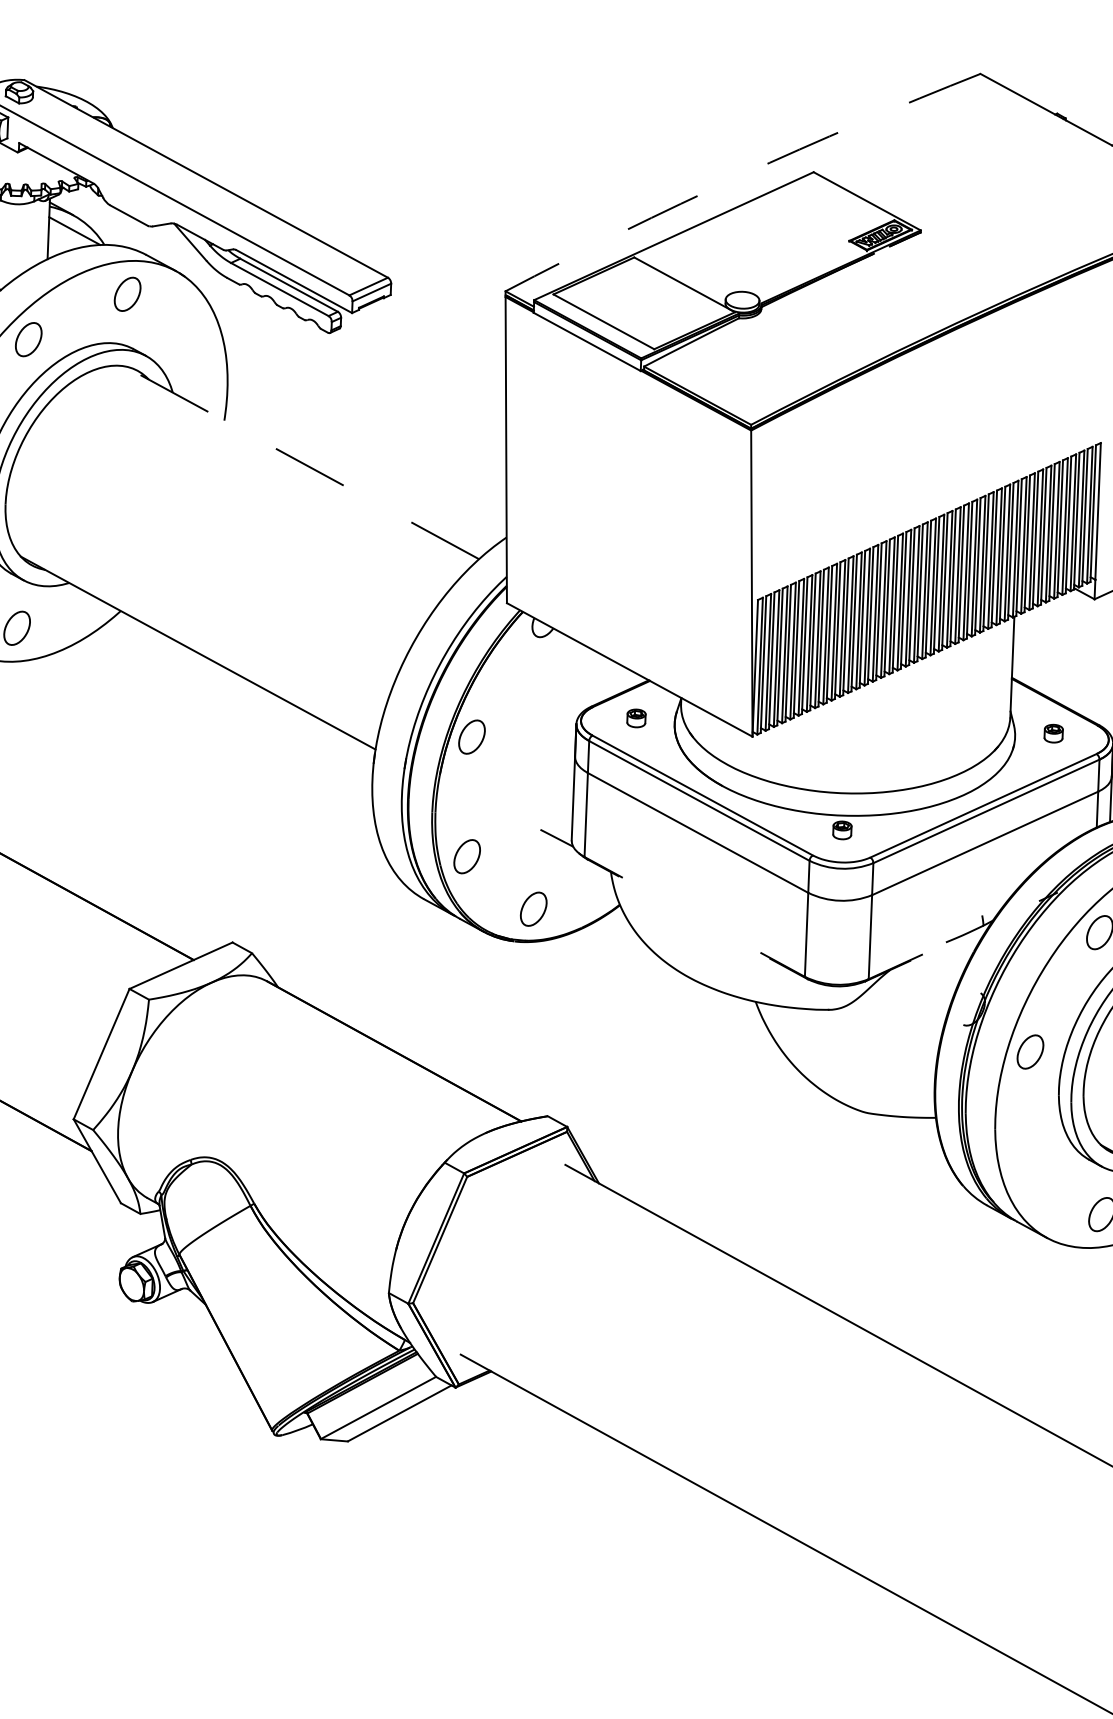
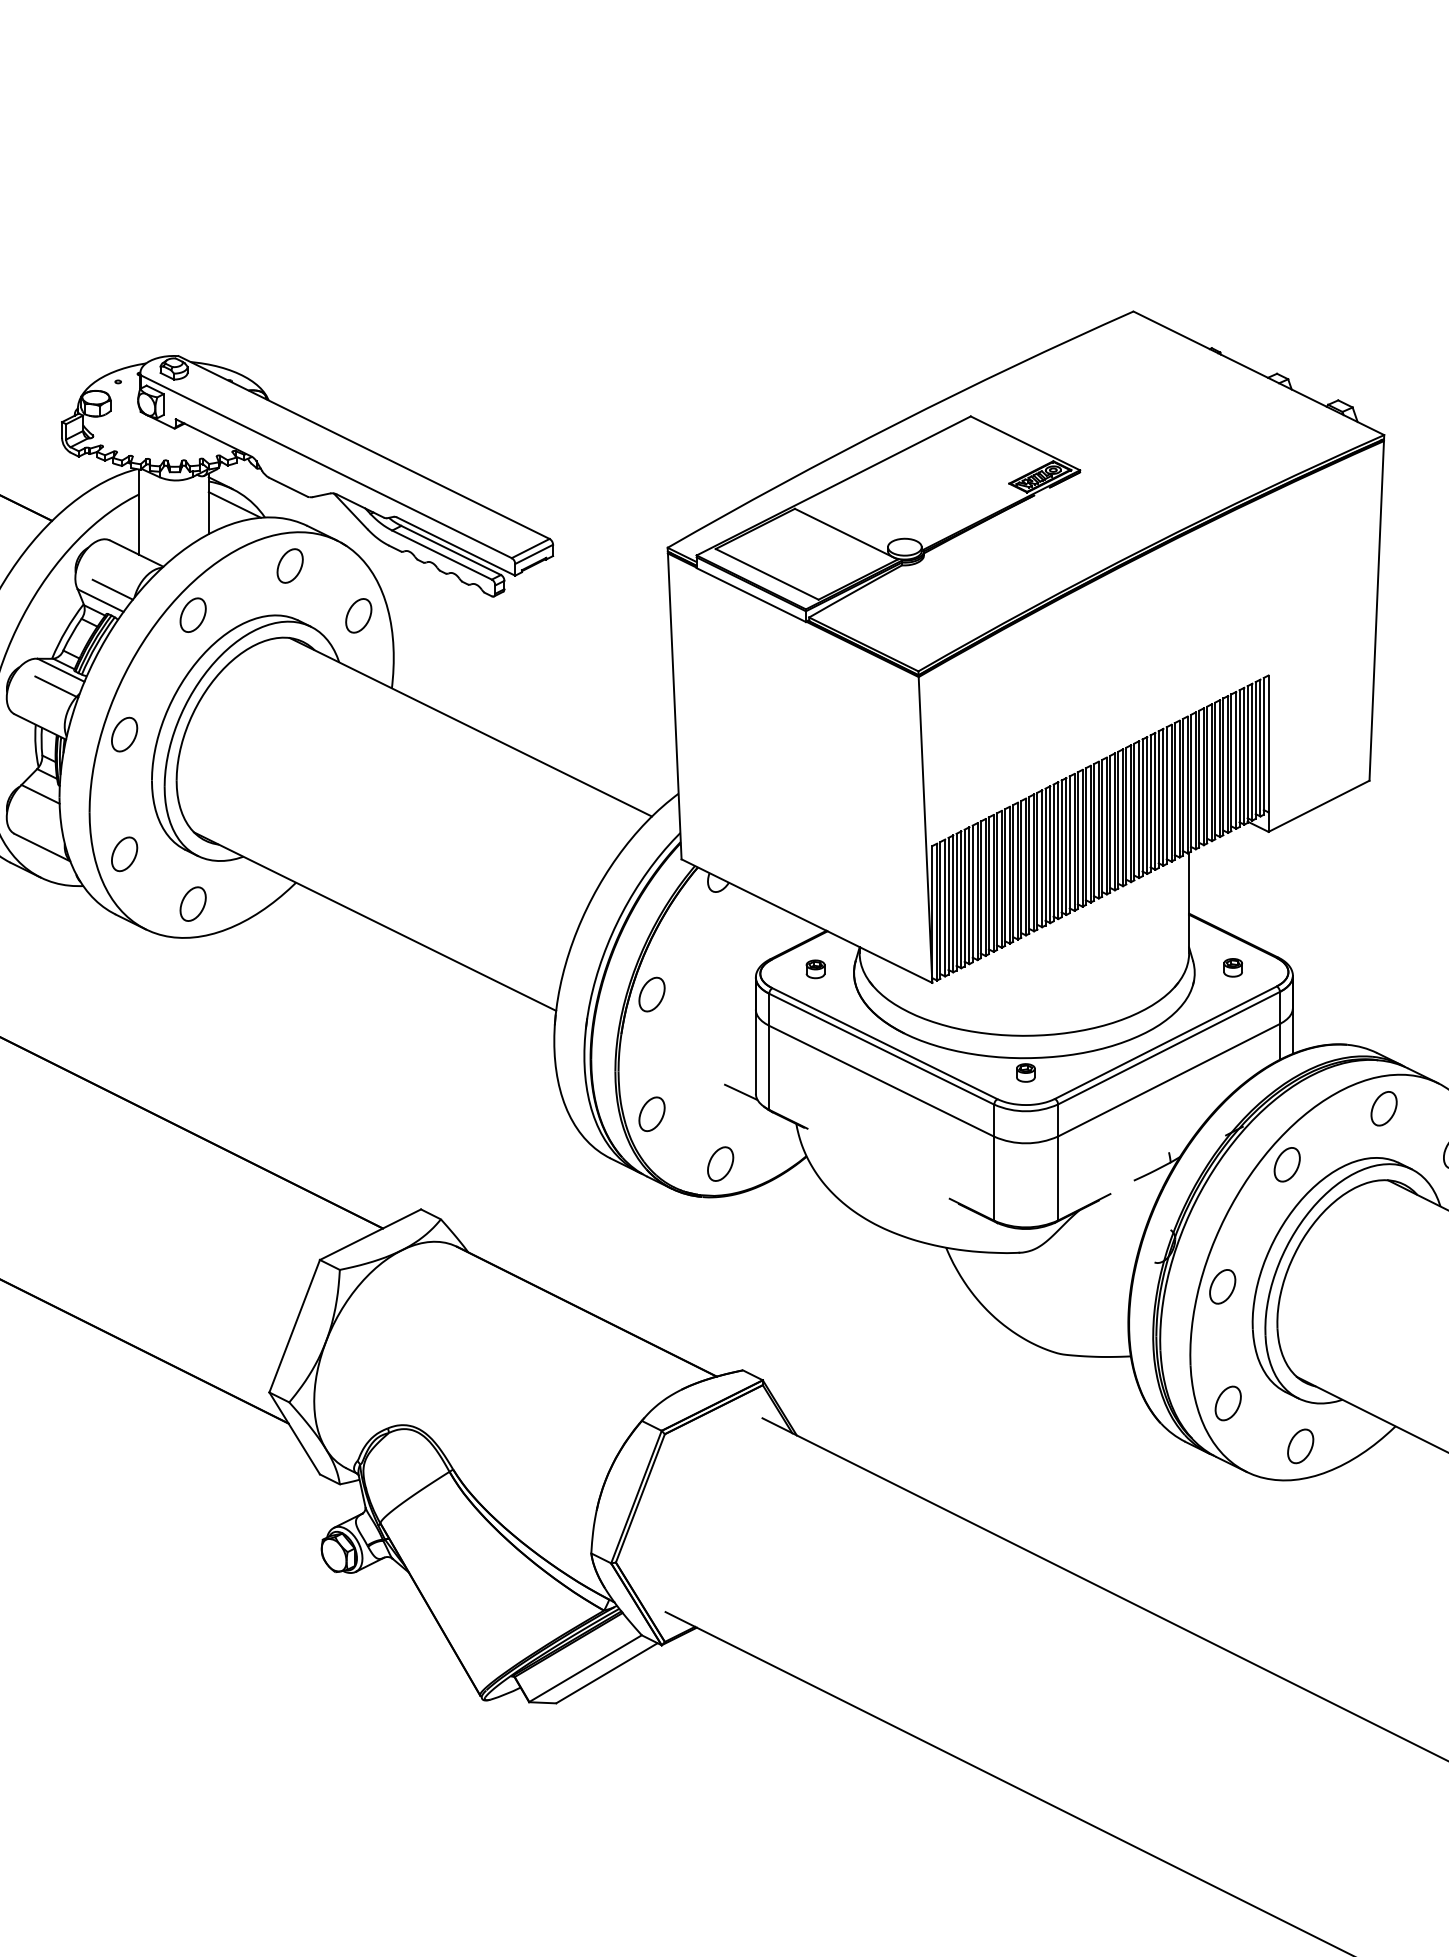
arc: (740, 176) -> (897, 423), dashed -> solid
part: (193, 346) -> (358, 615), added
line: (301, 462) -> (470, 727), dashed -> solid
part: (1030, 1168) -> (1227, 1403), added

